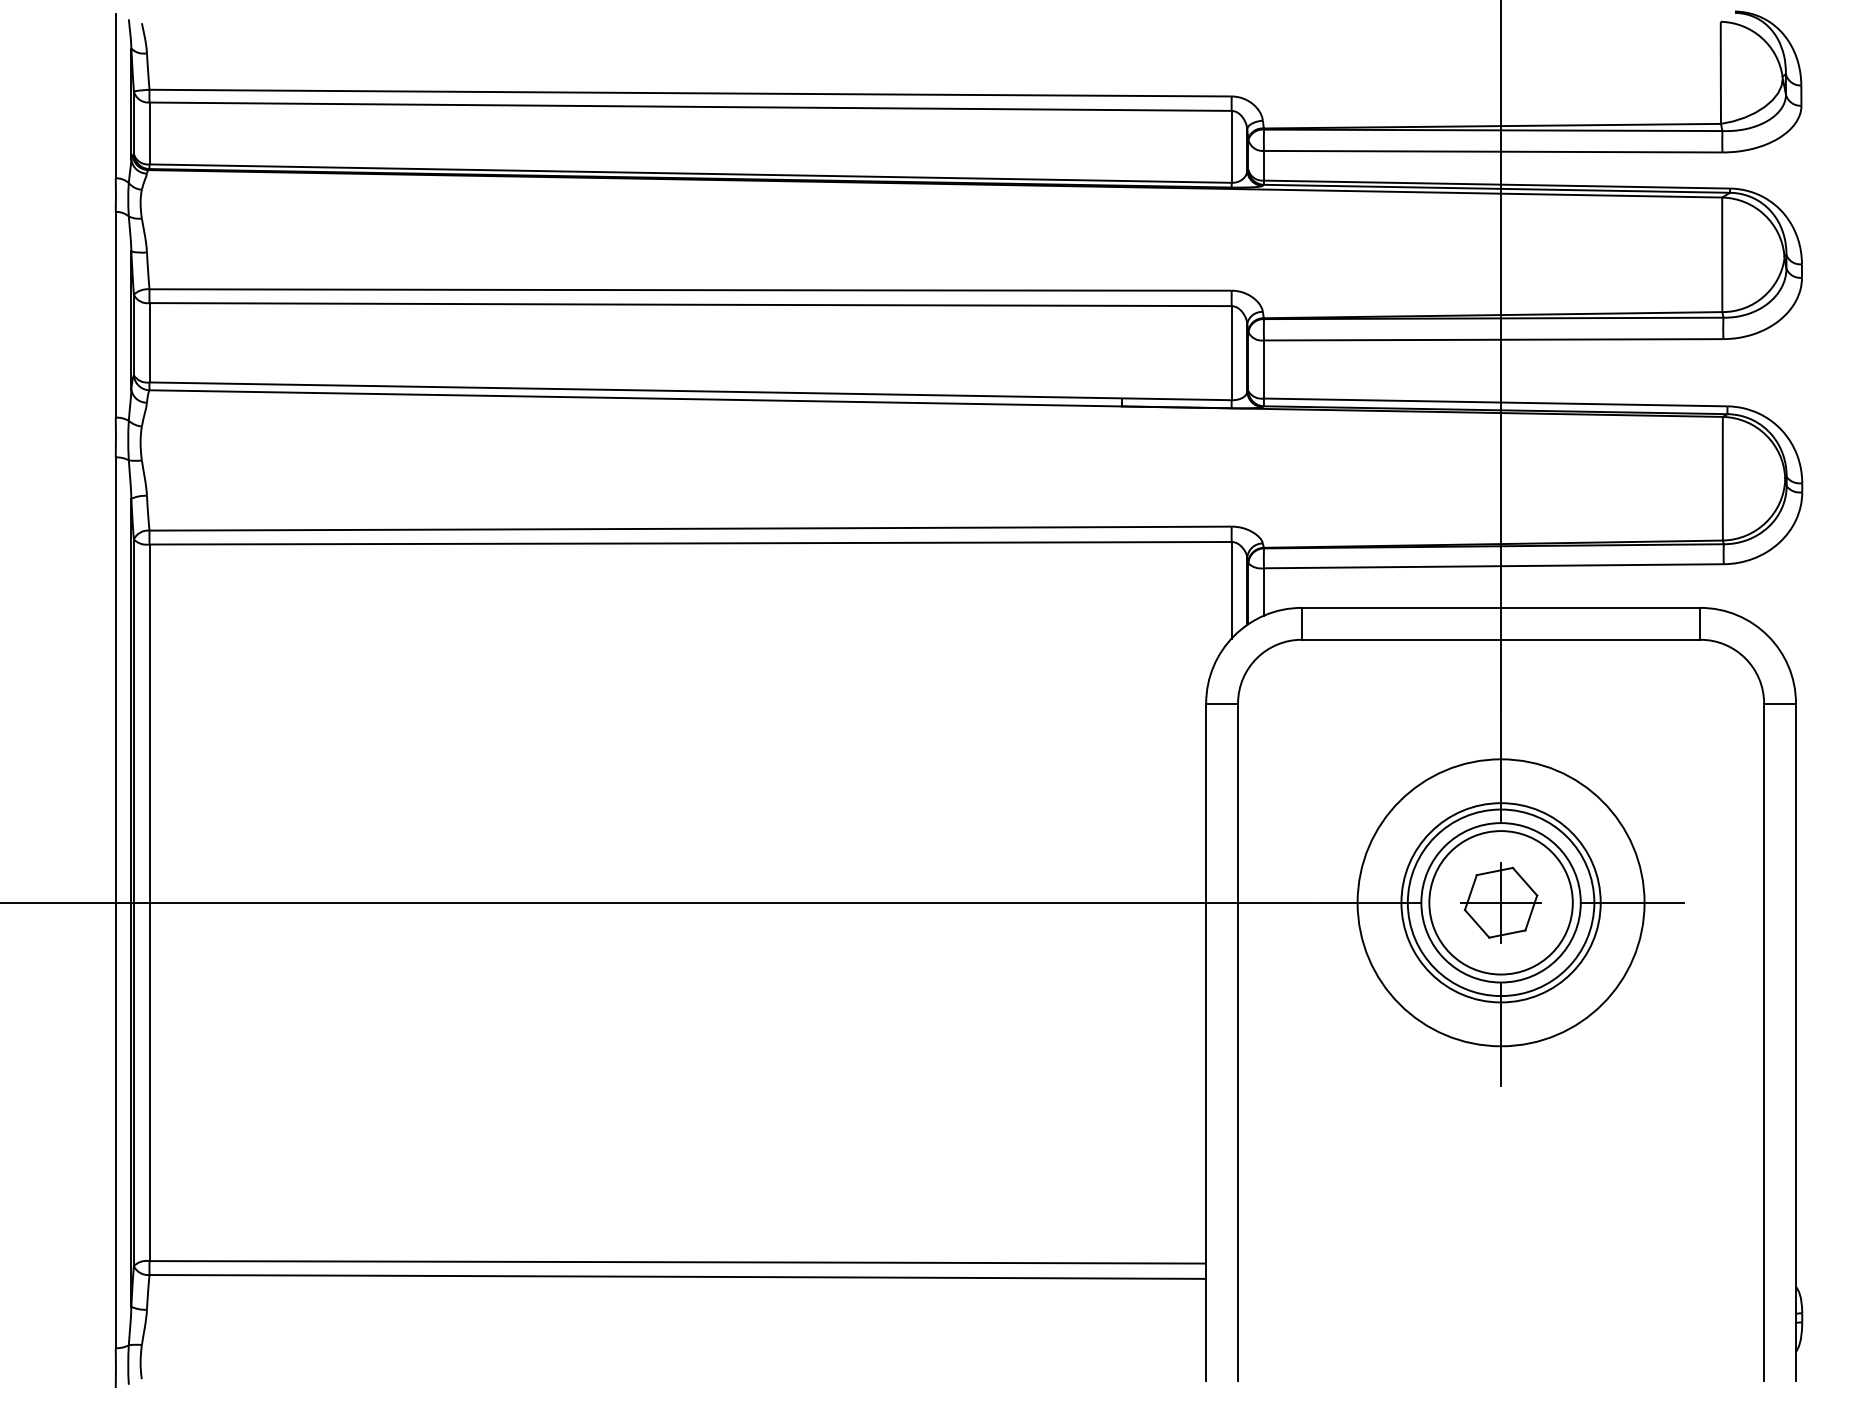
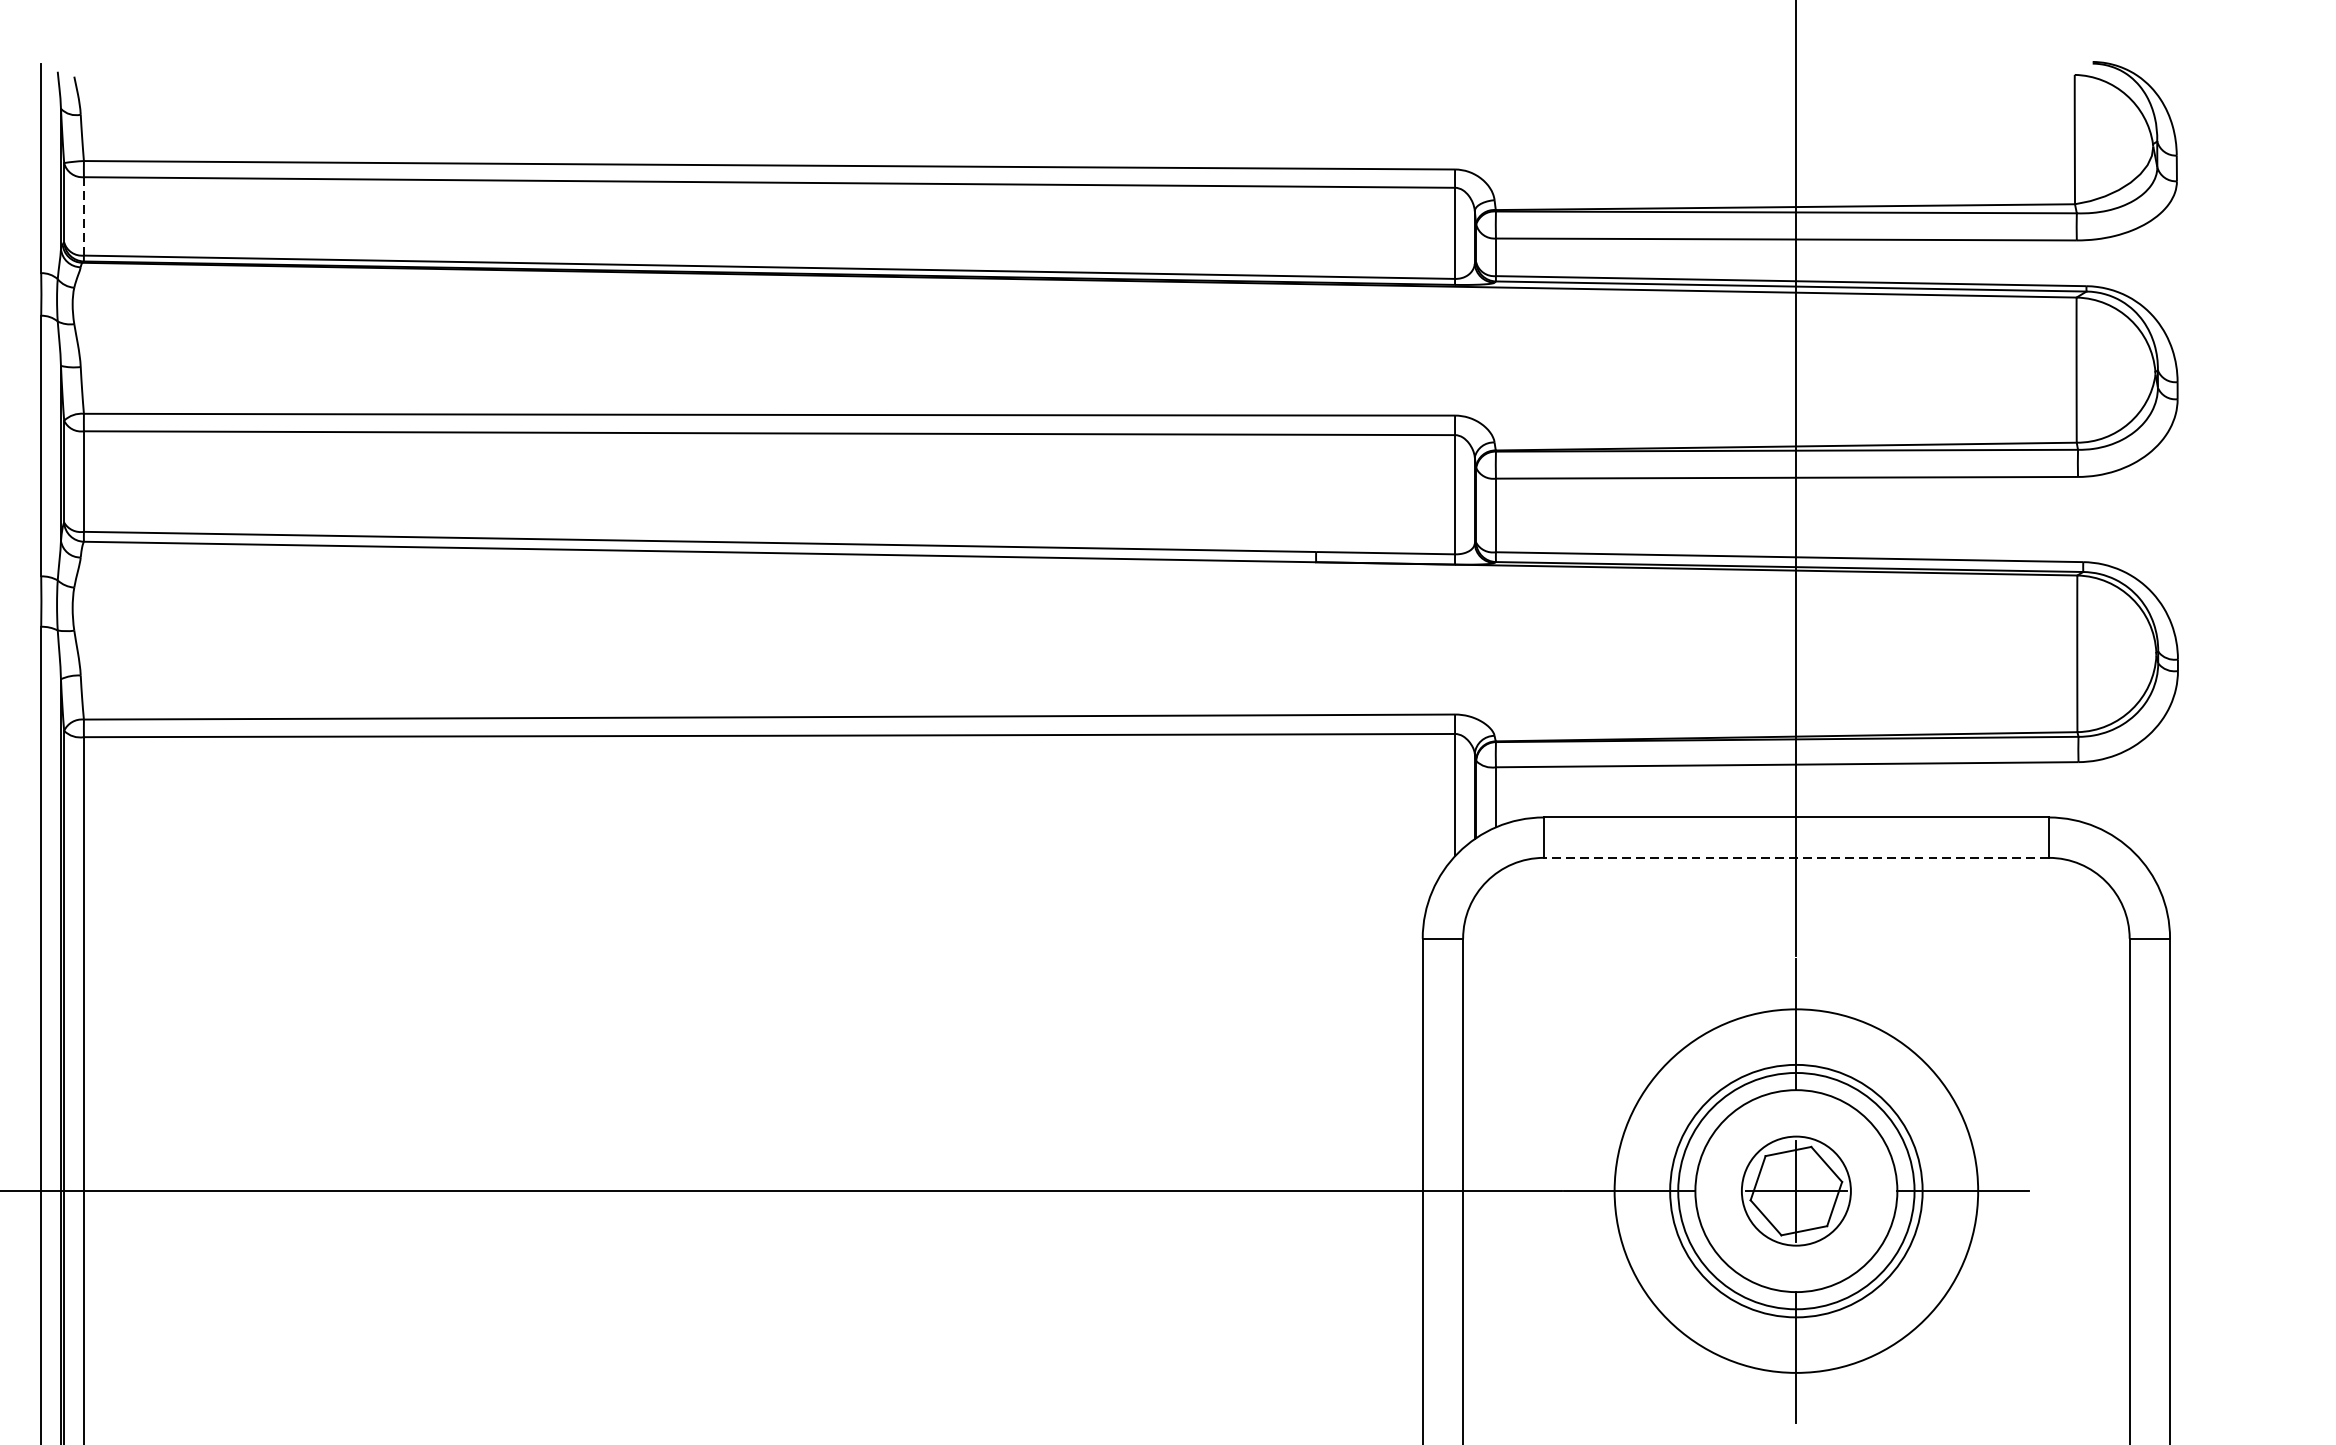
line: (149, 133) -> (83, 216), solid -> dashed
line: (1500, 639) -> (1795, 857), solid -> dashed
circle: (1500, 902) -> (1795, 1190), size x0.6

